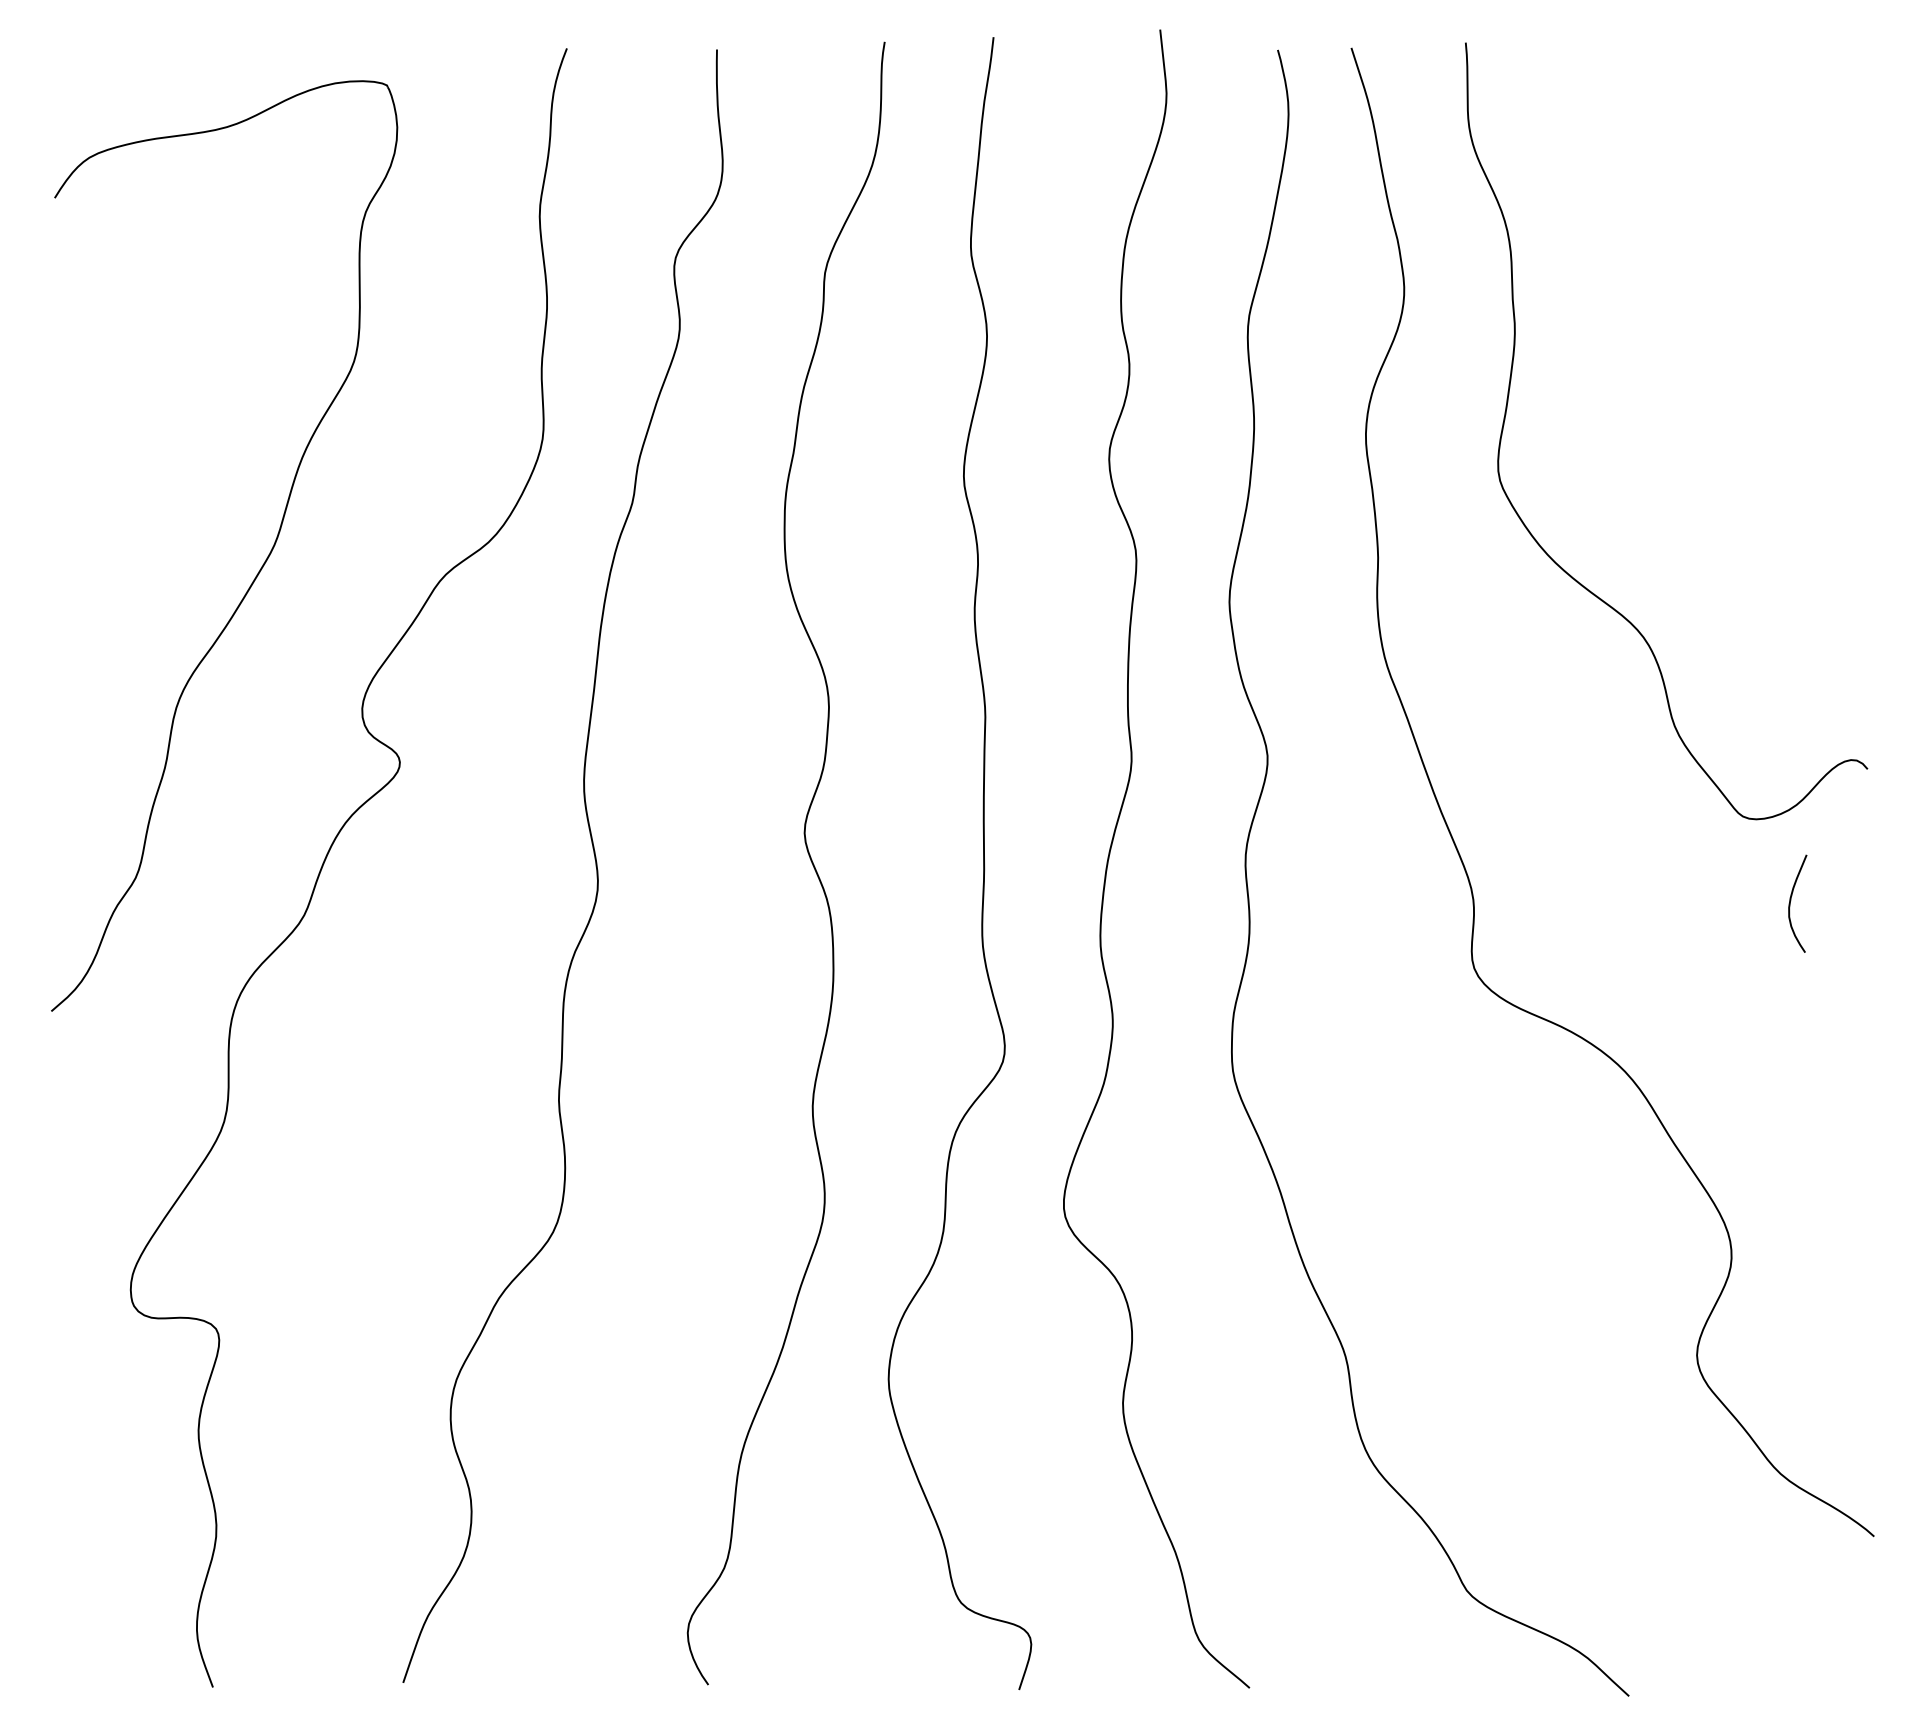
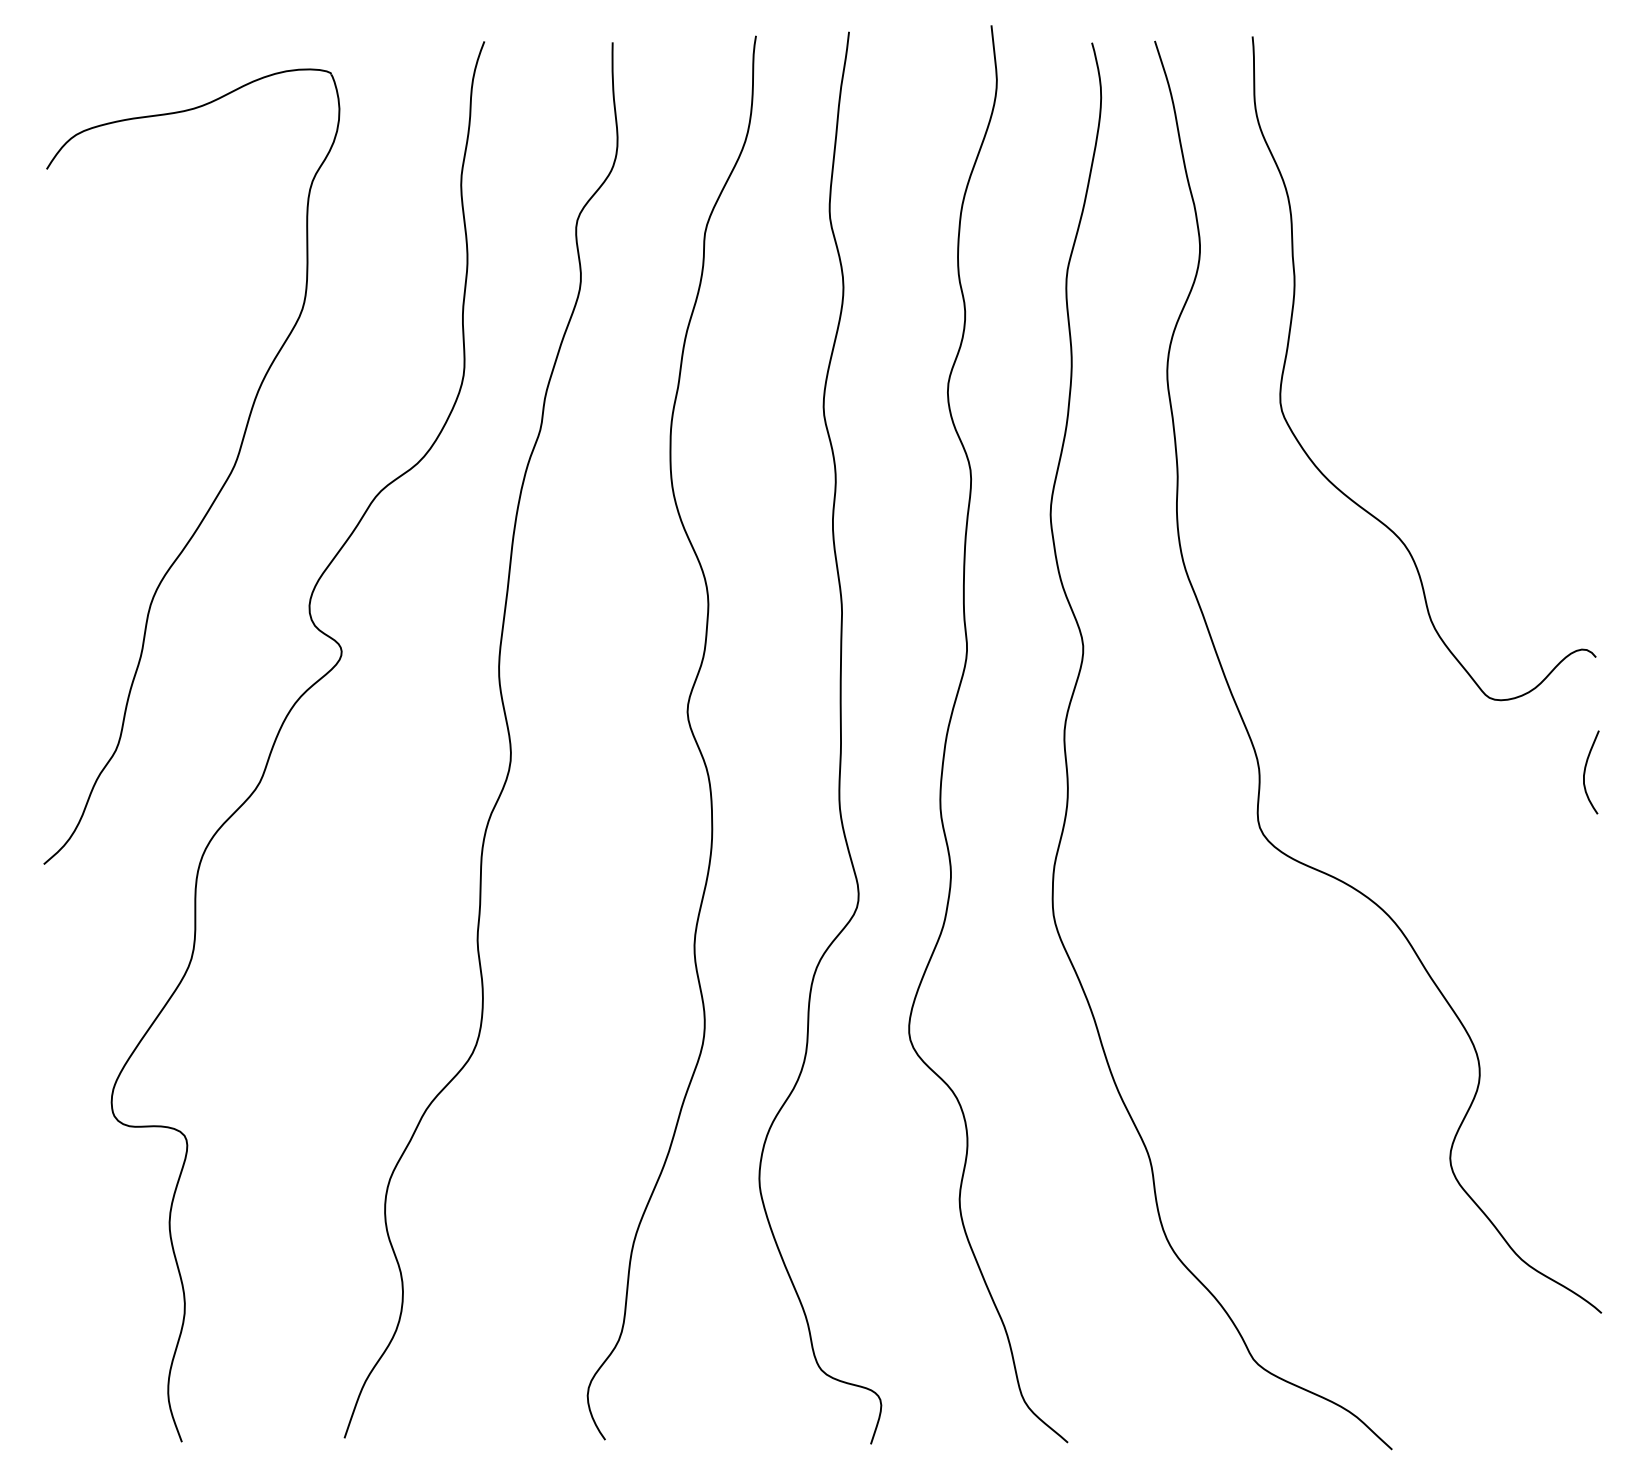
curve: (1790, 903) -> (1585, 772), moved

